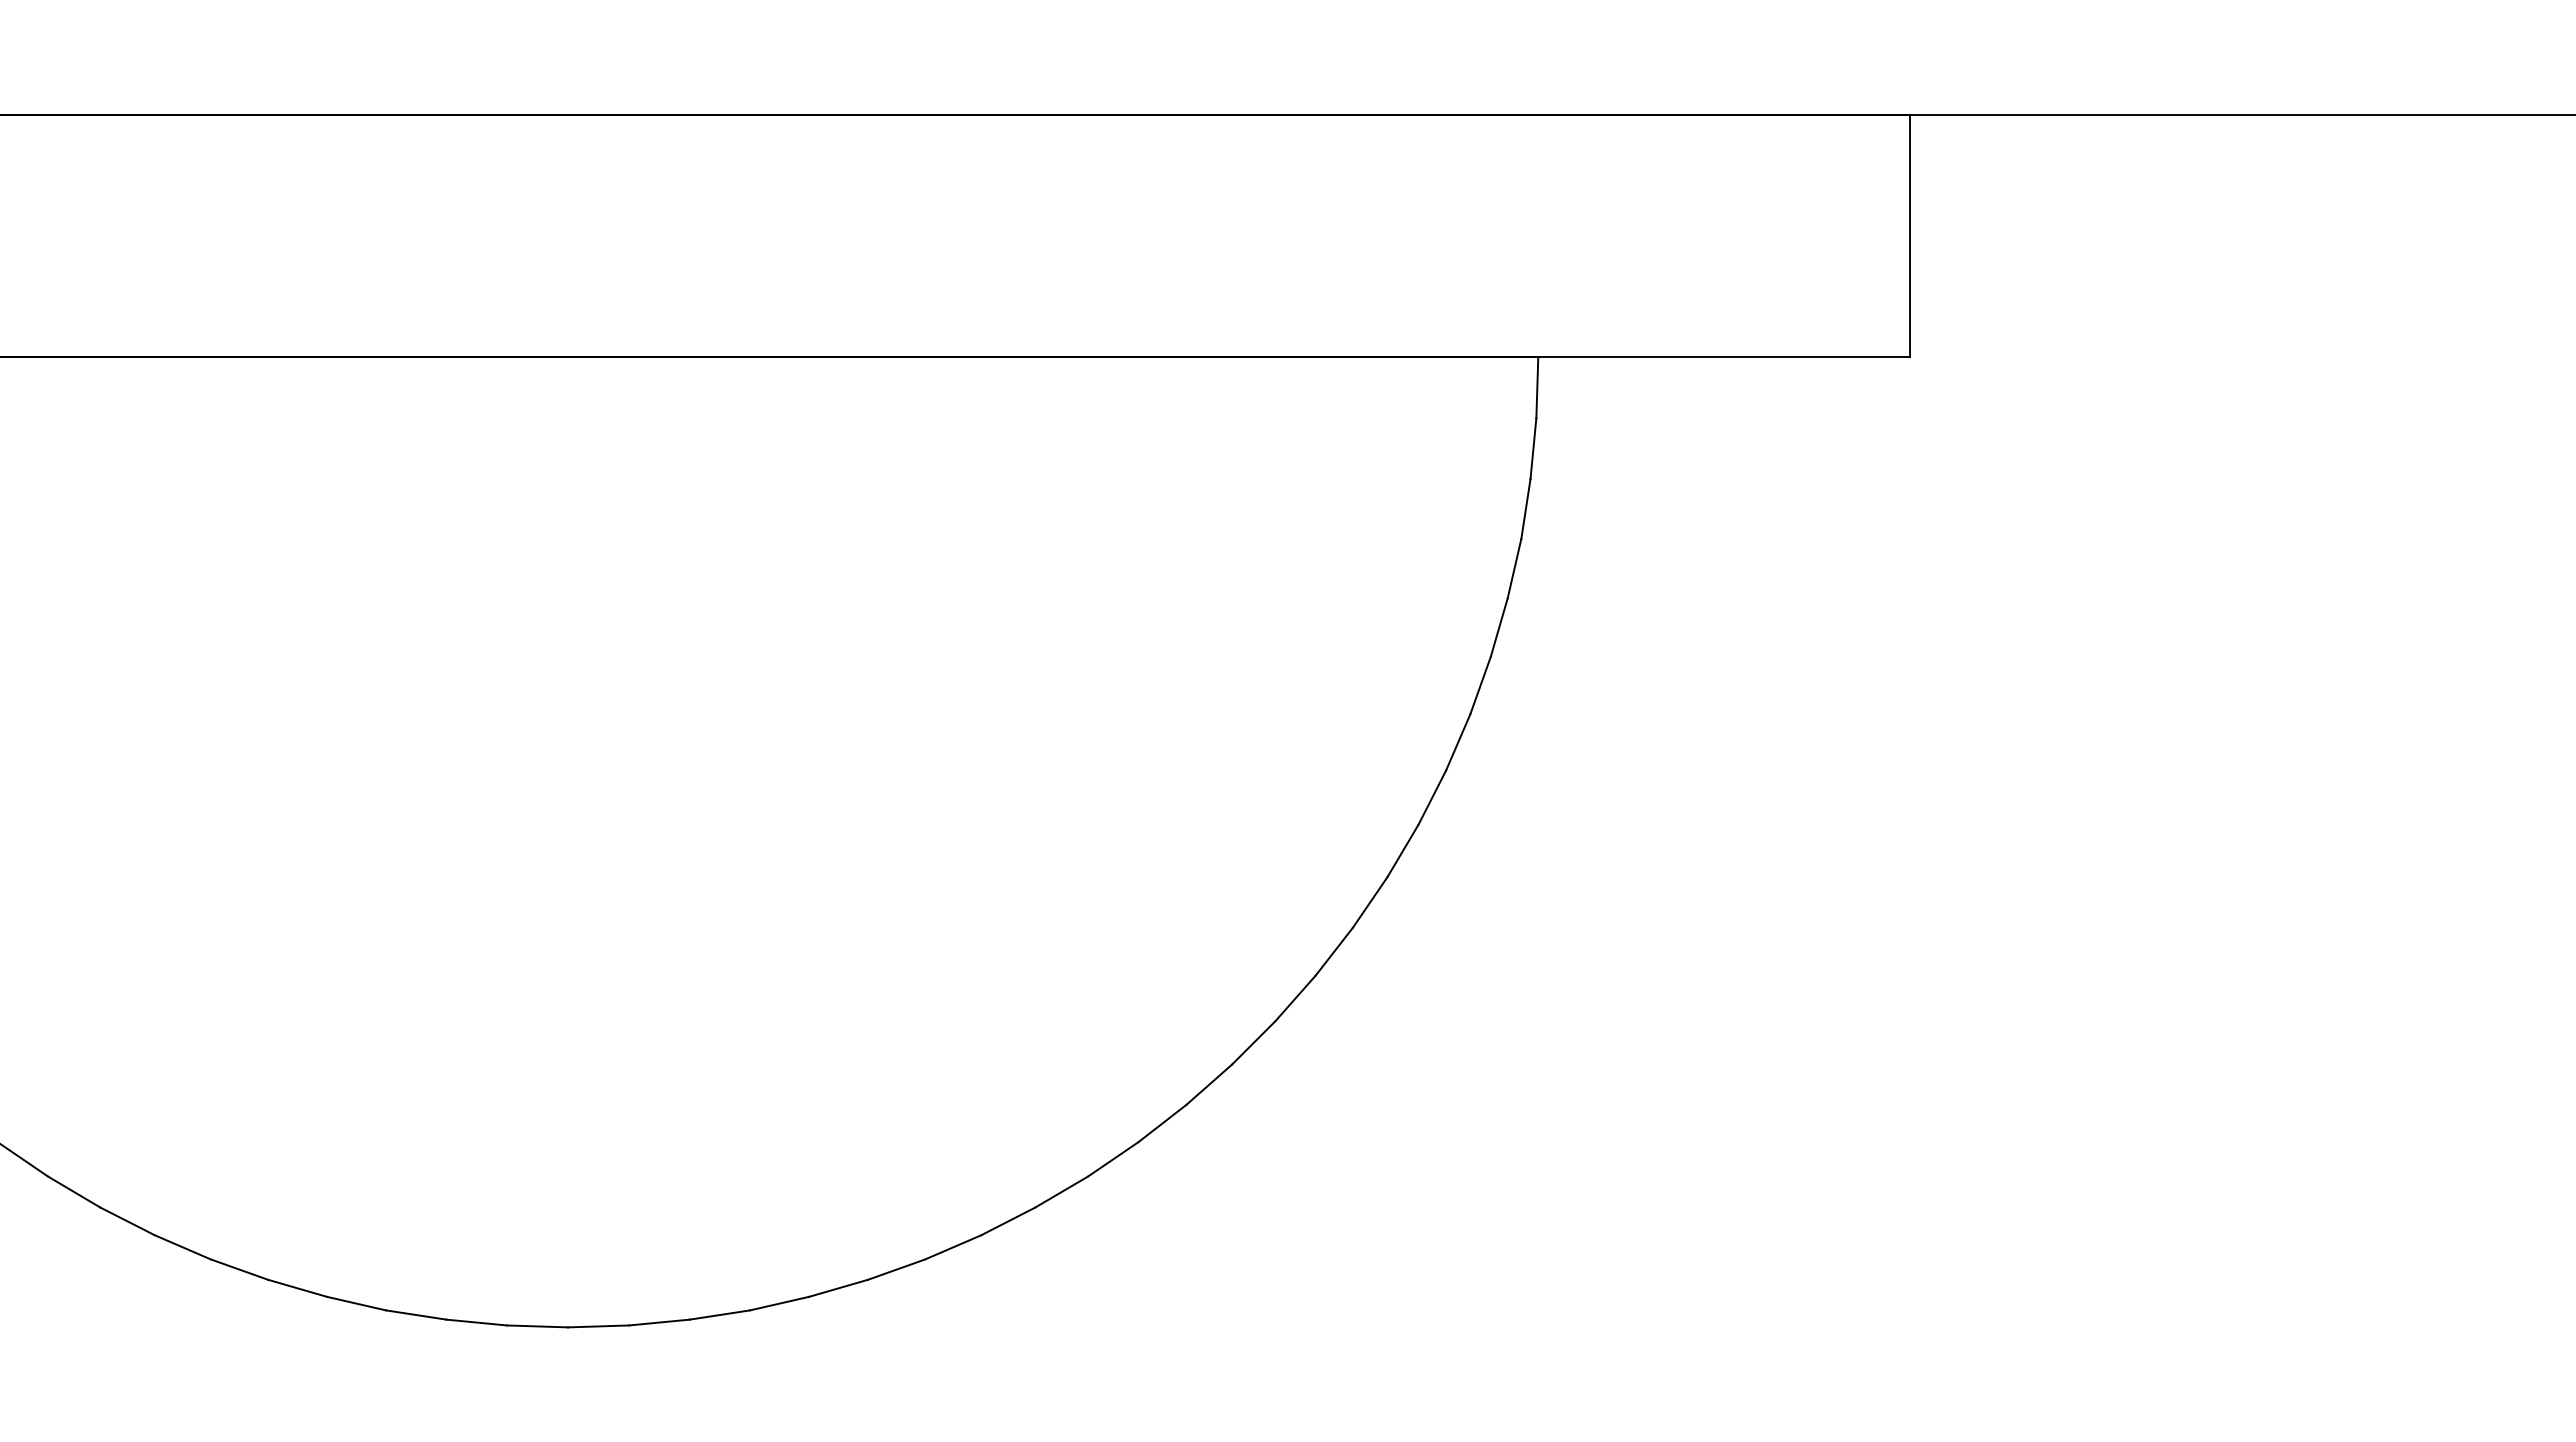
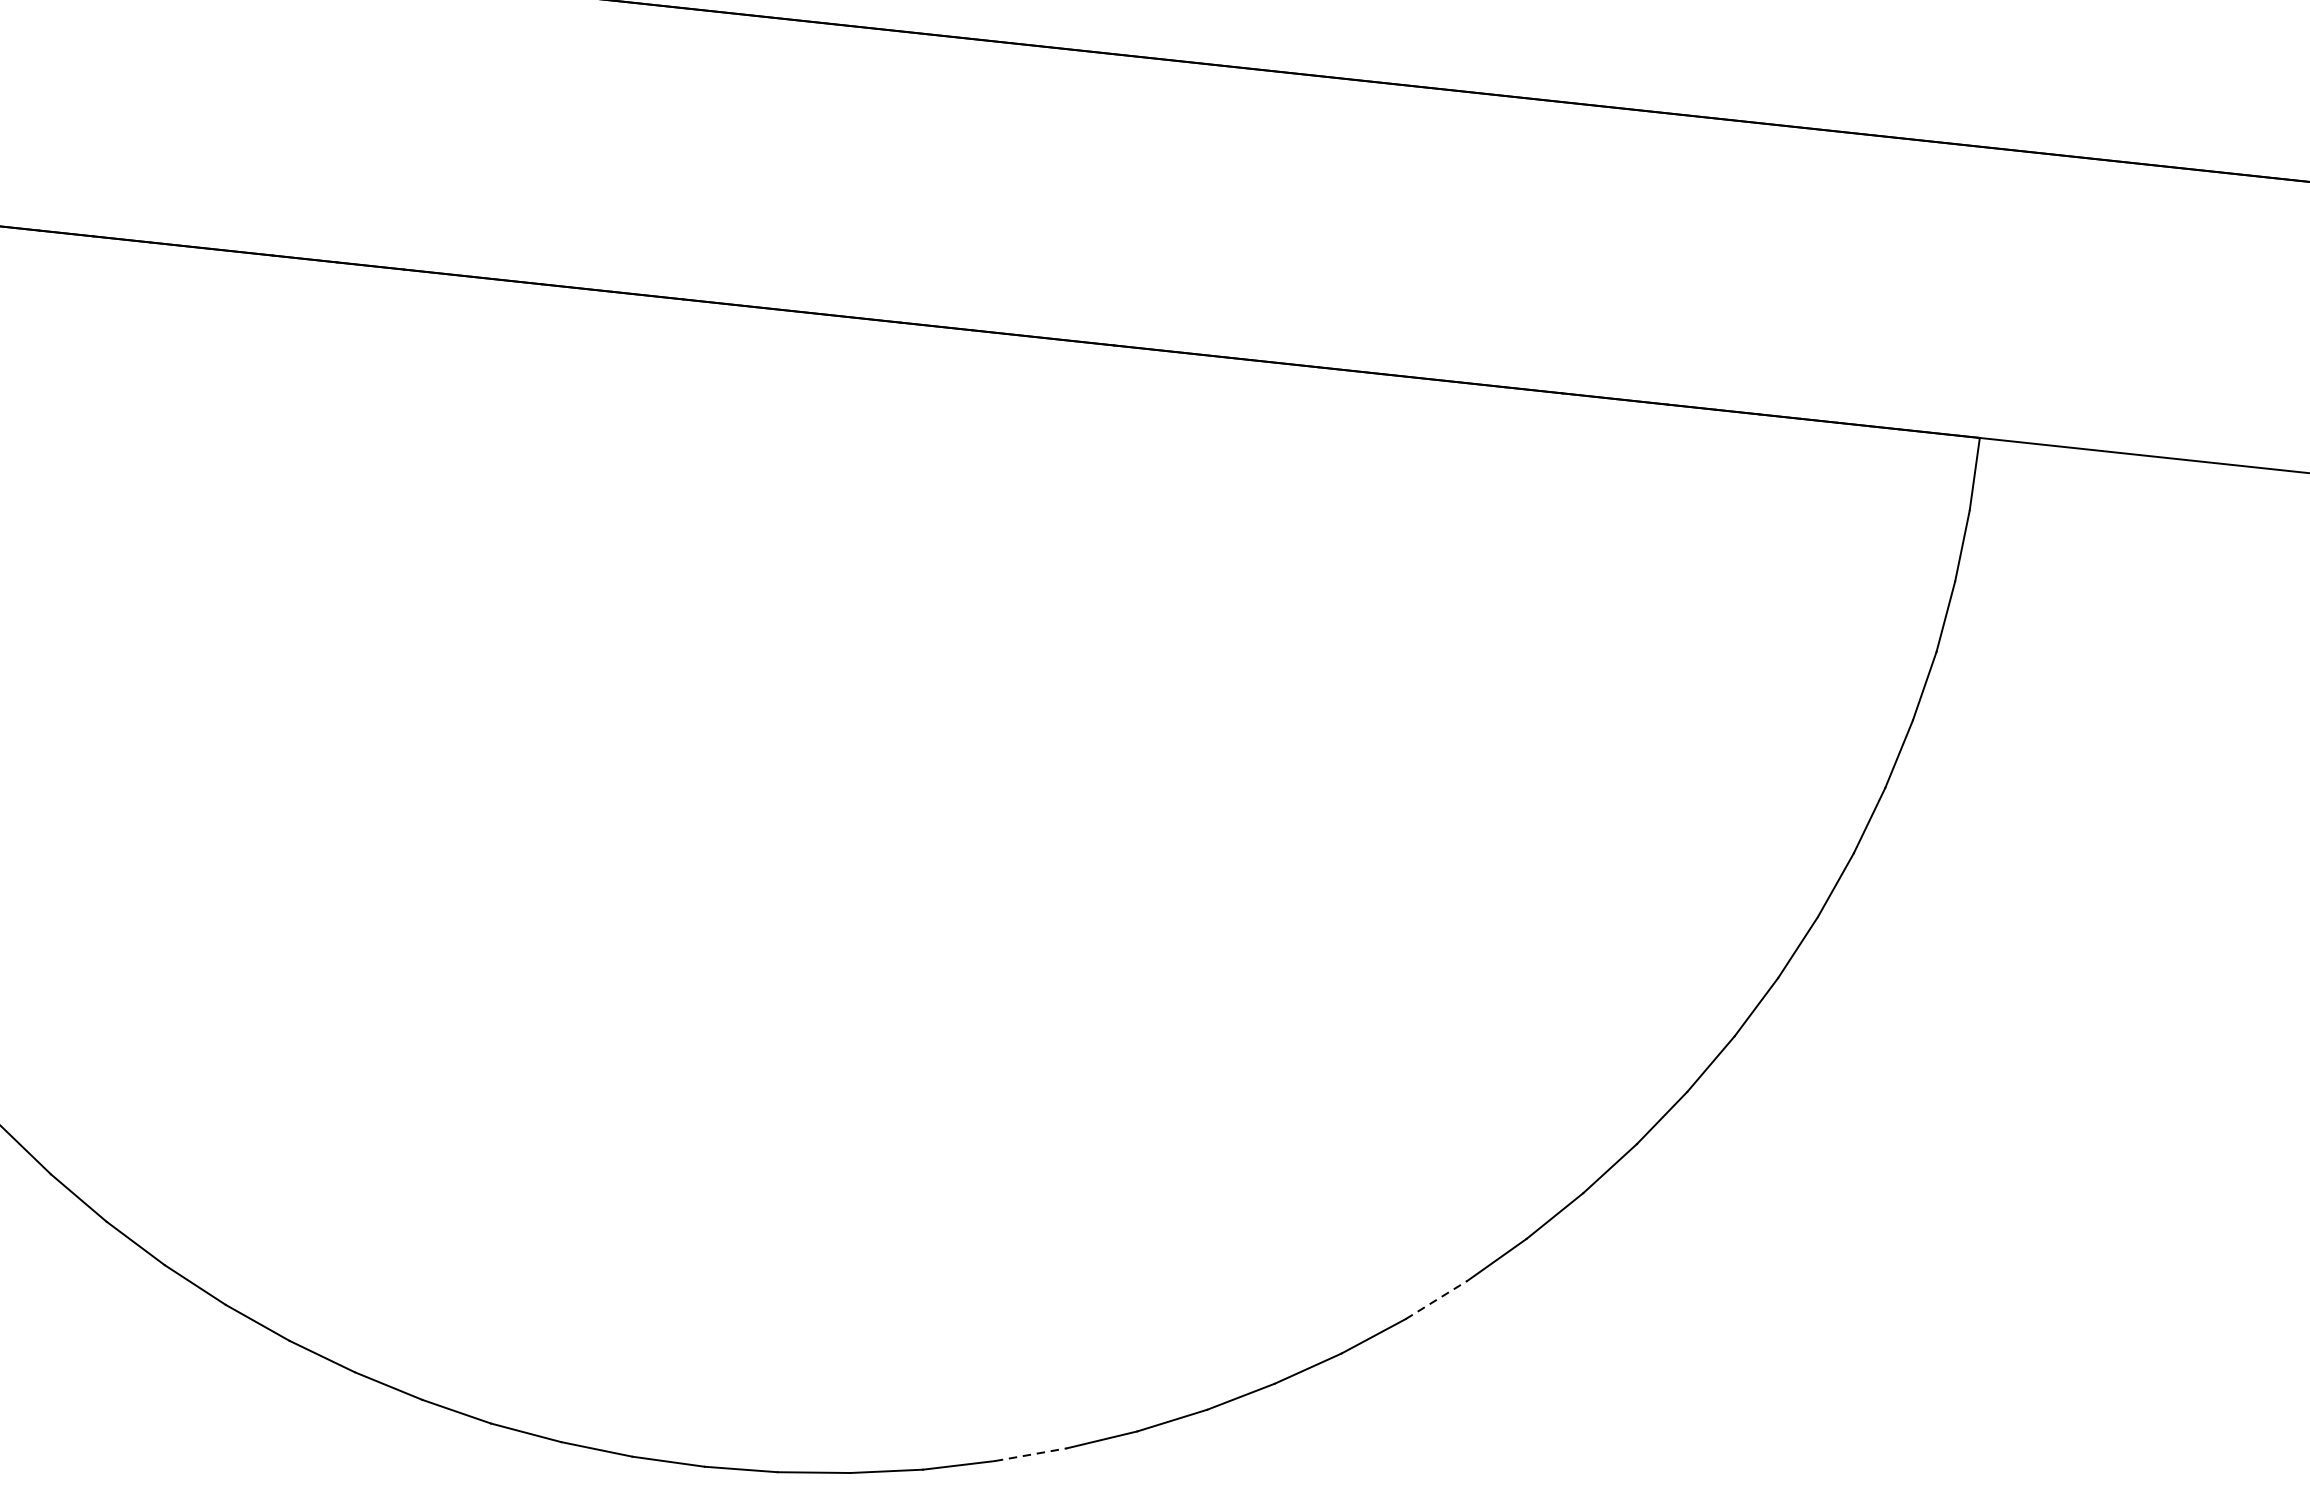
line: (1162, 1123) -> (1436, 1300), solid -> dashed
line: (838, 1288) -> (1030, 1454), solid -> dashed

